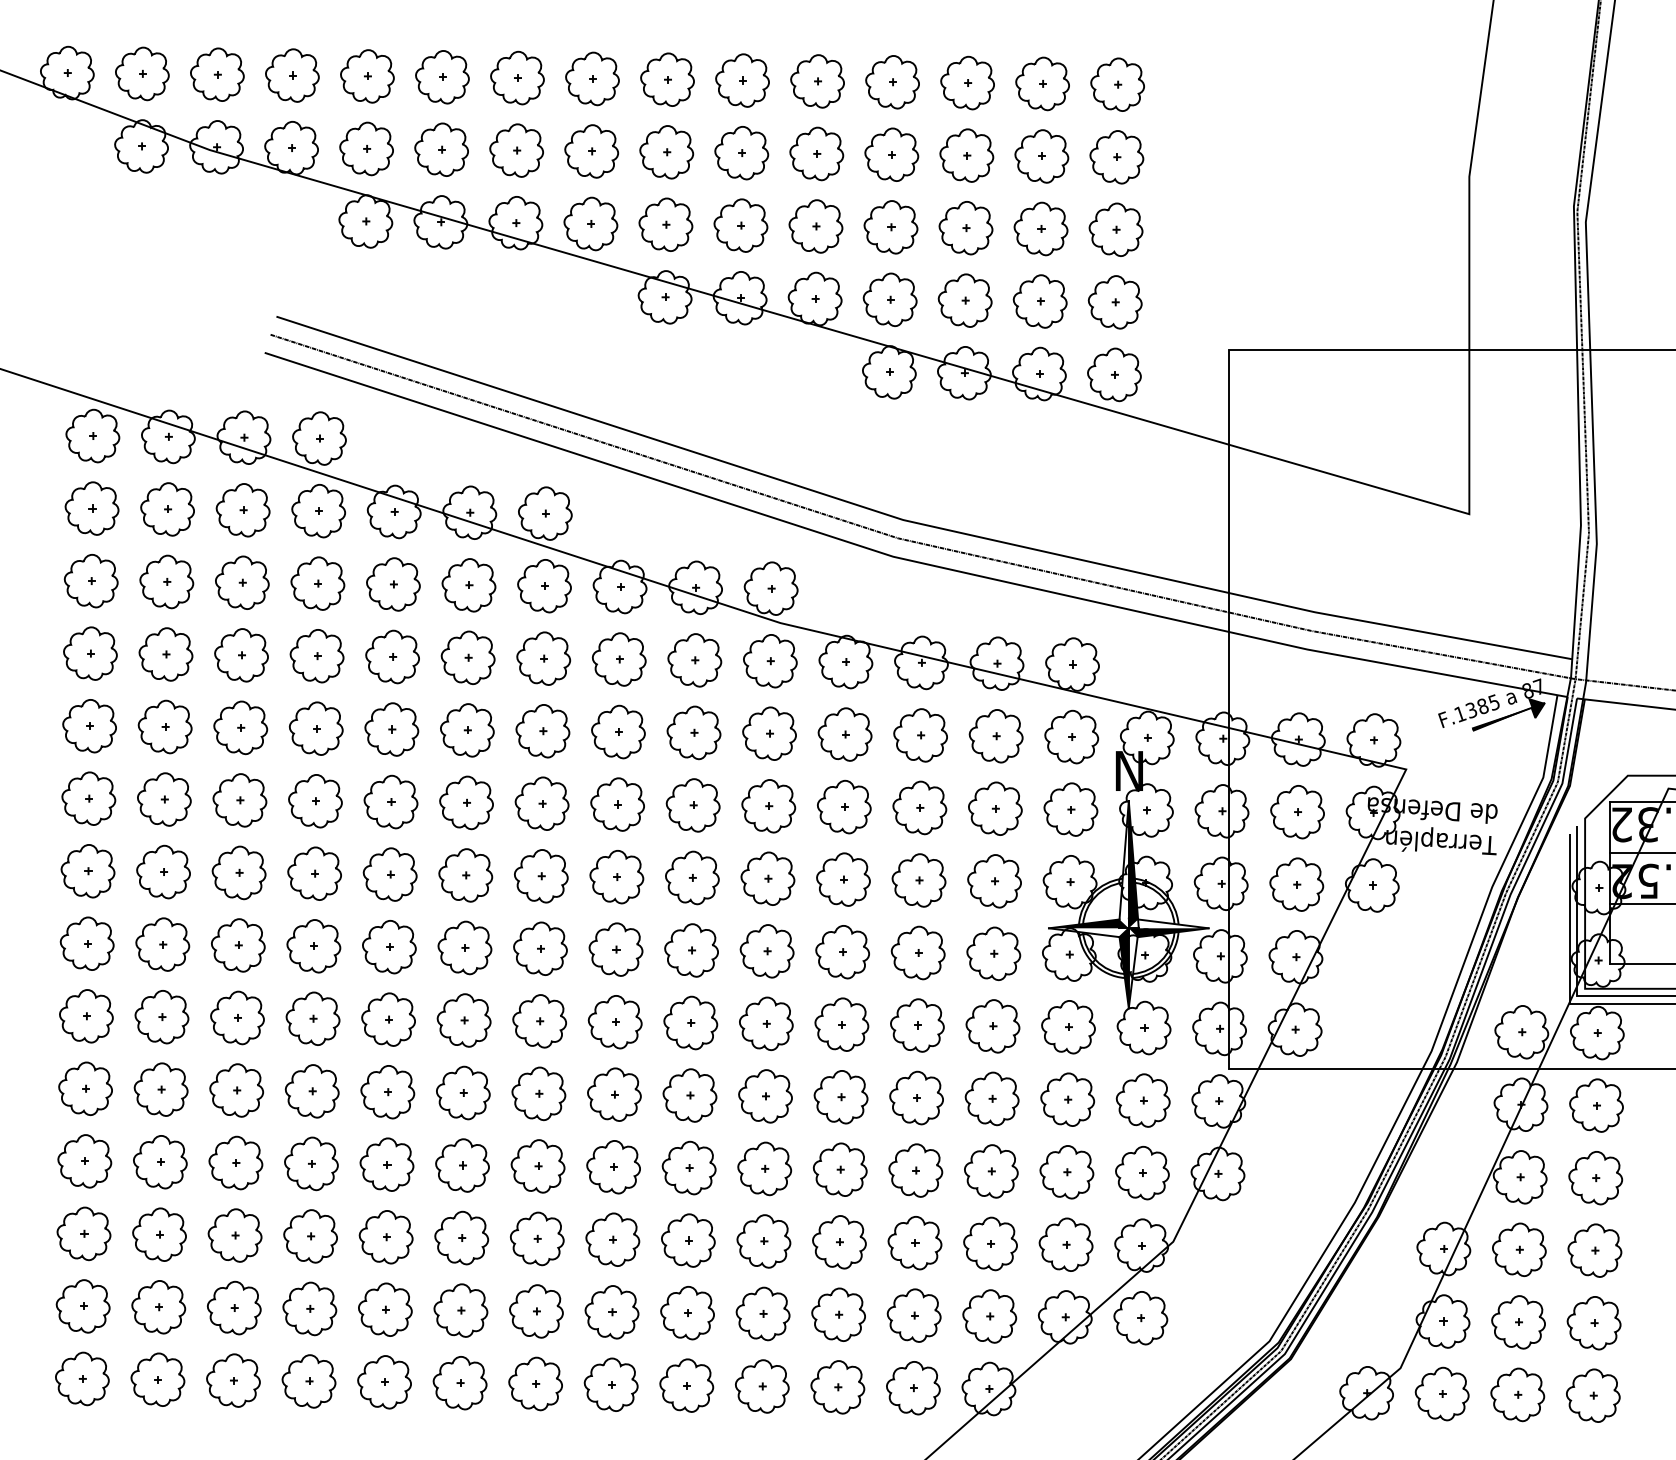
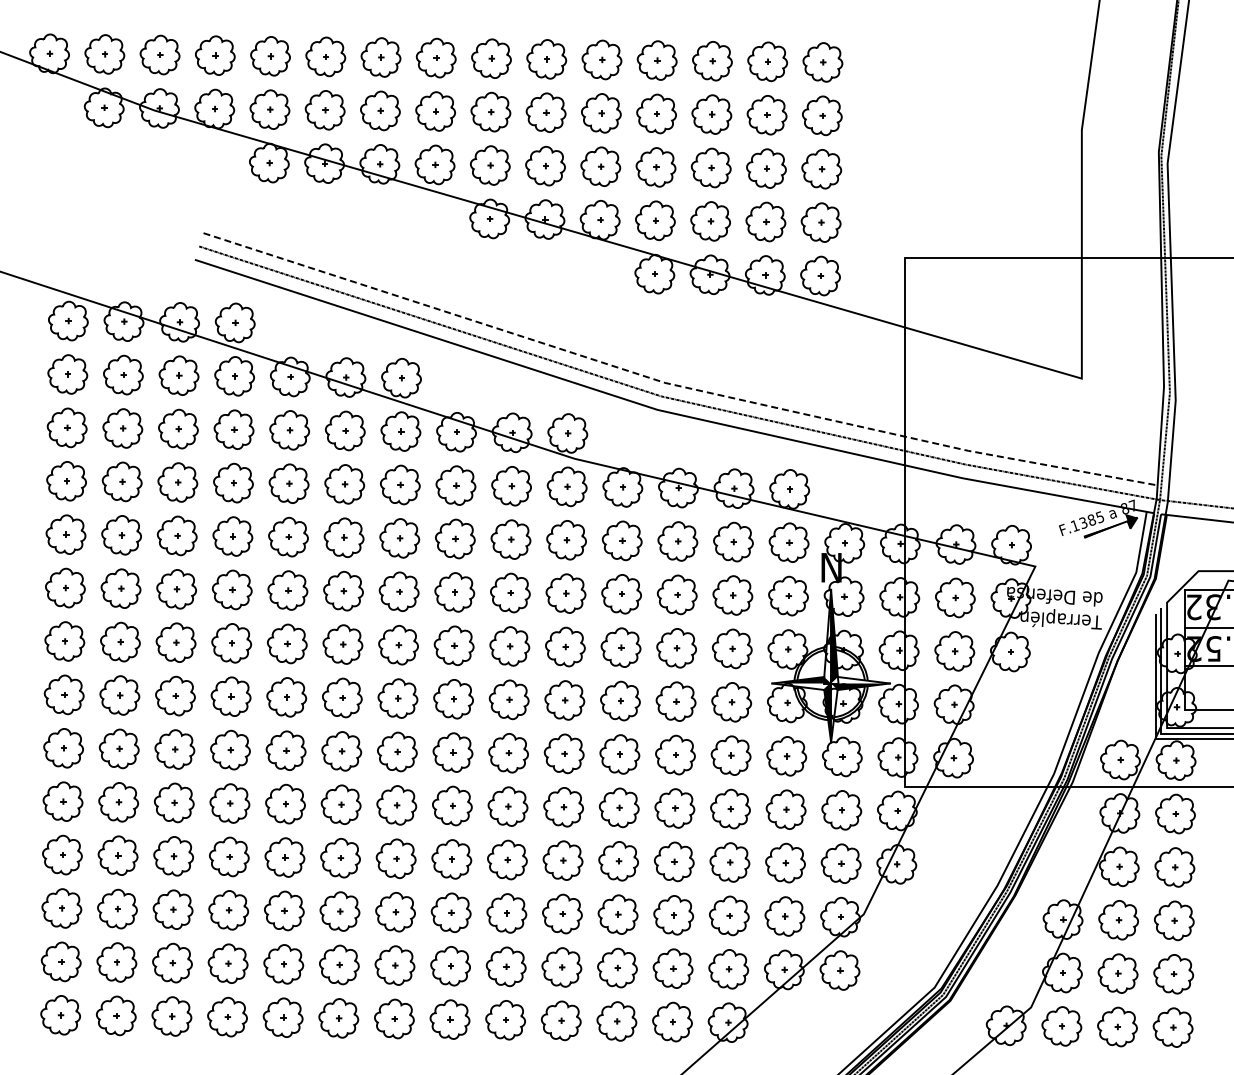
line: (914, 522) -> (673, 384), solid -> dashed

